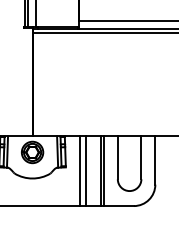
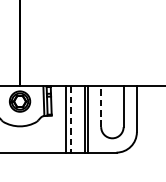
line: (117, 157) -> (100, 106), solid -> dashed
line: (85, 171) -> (70, 119), solid -> dashed

